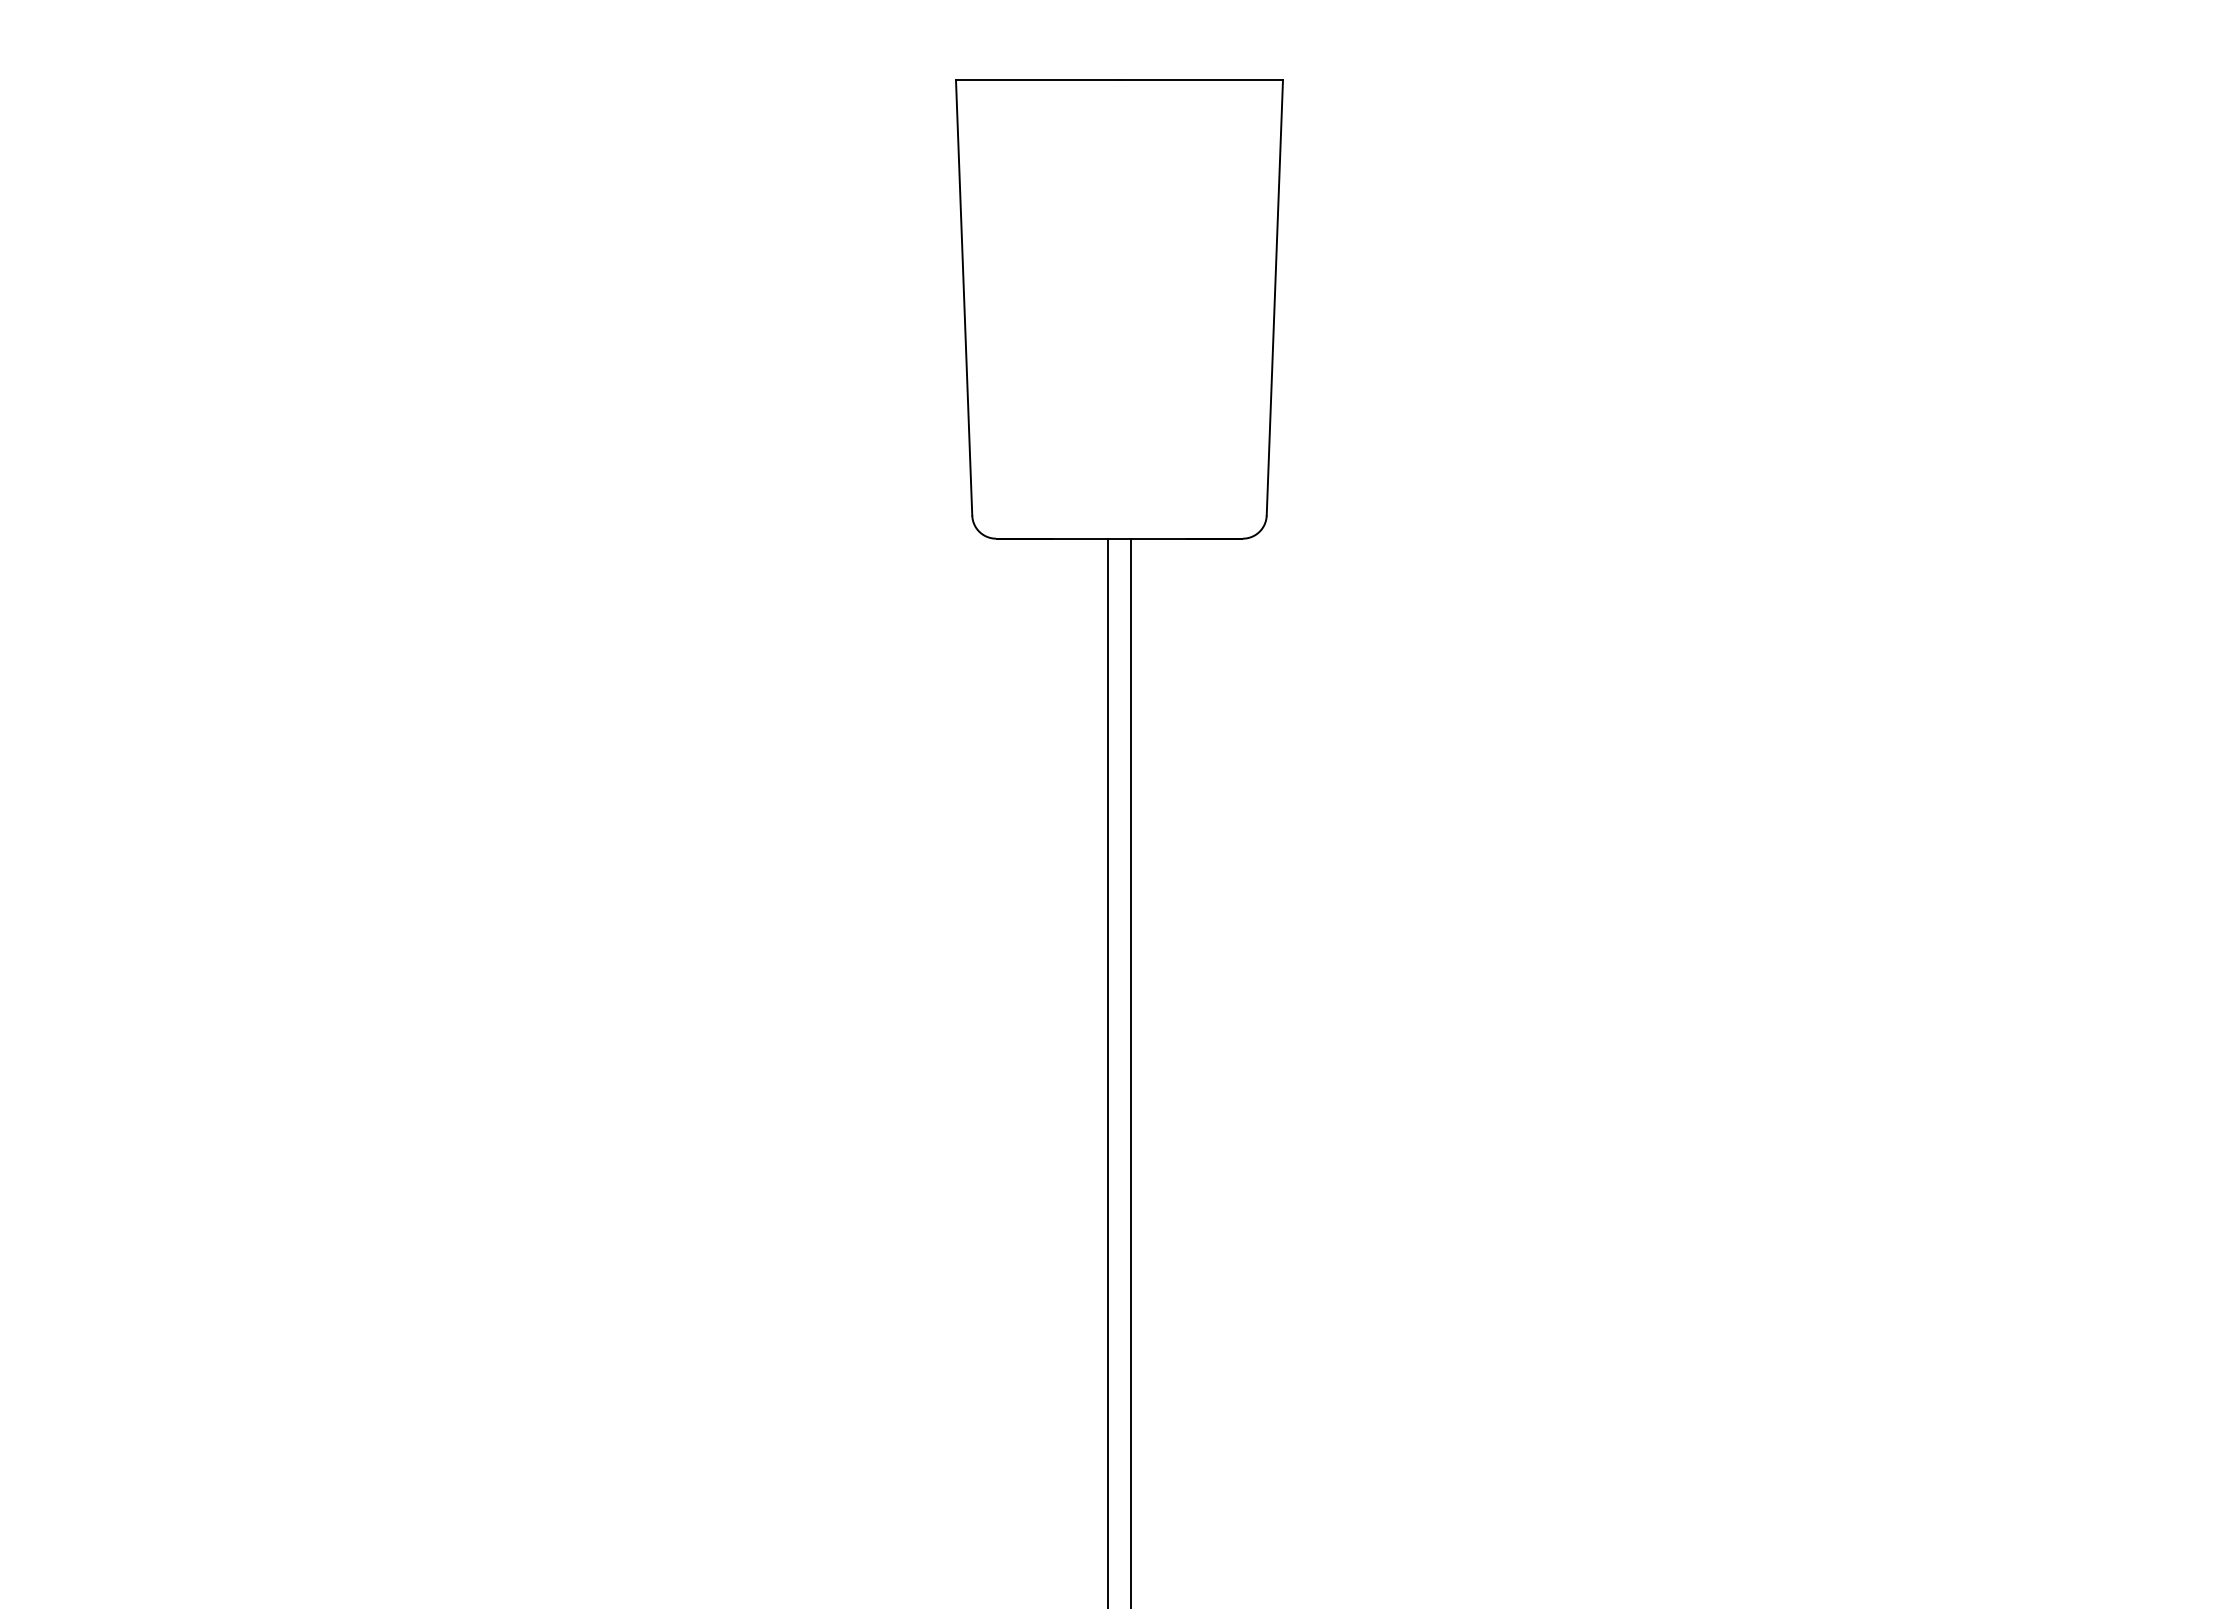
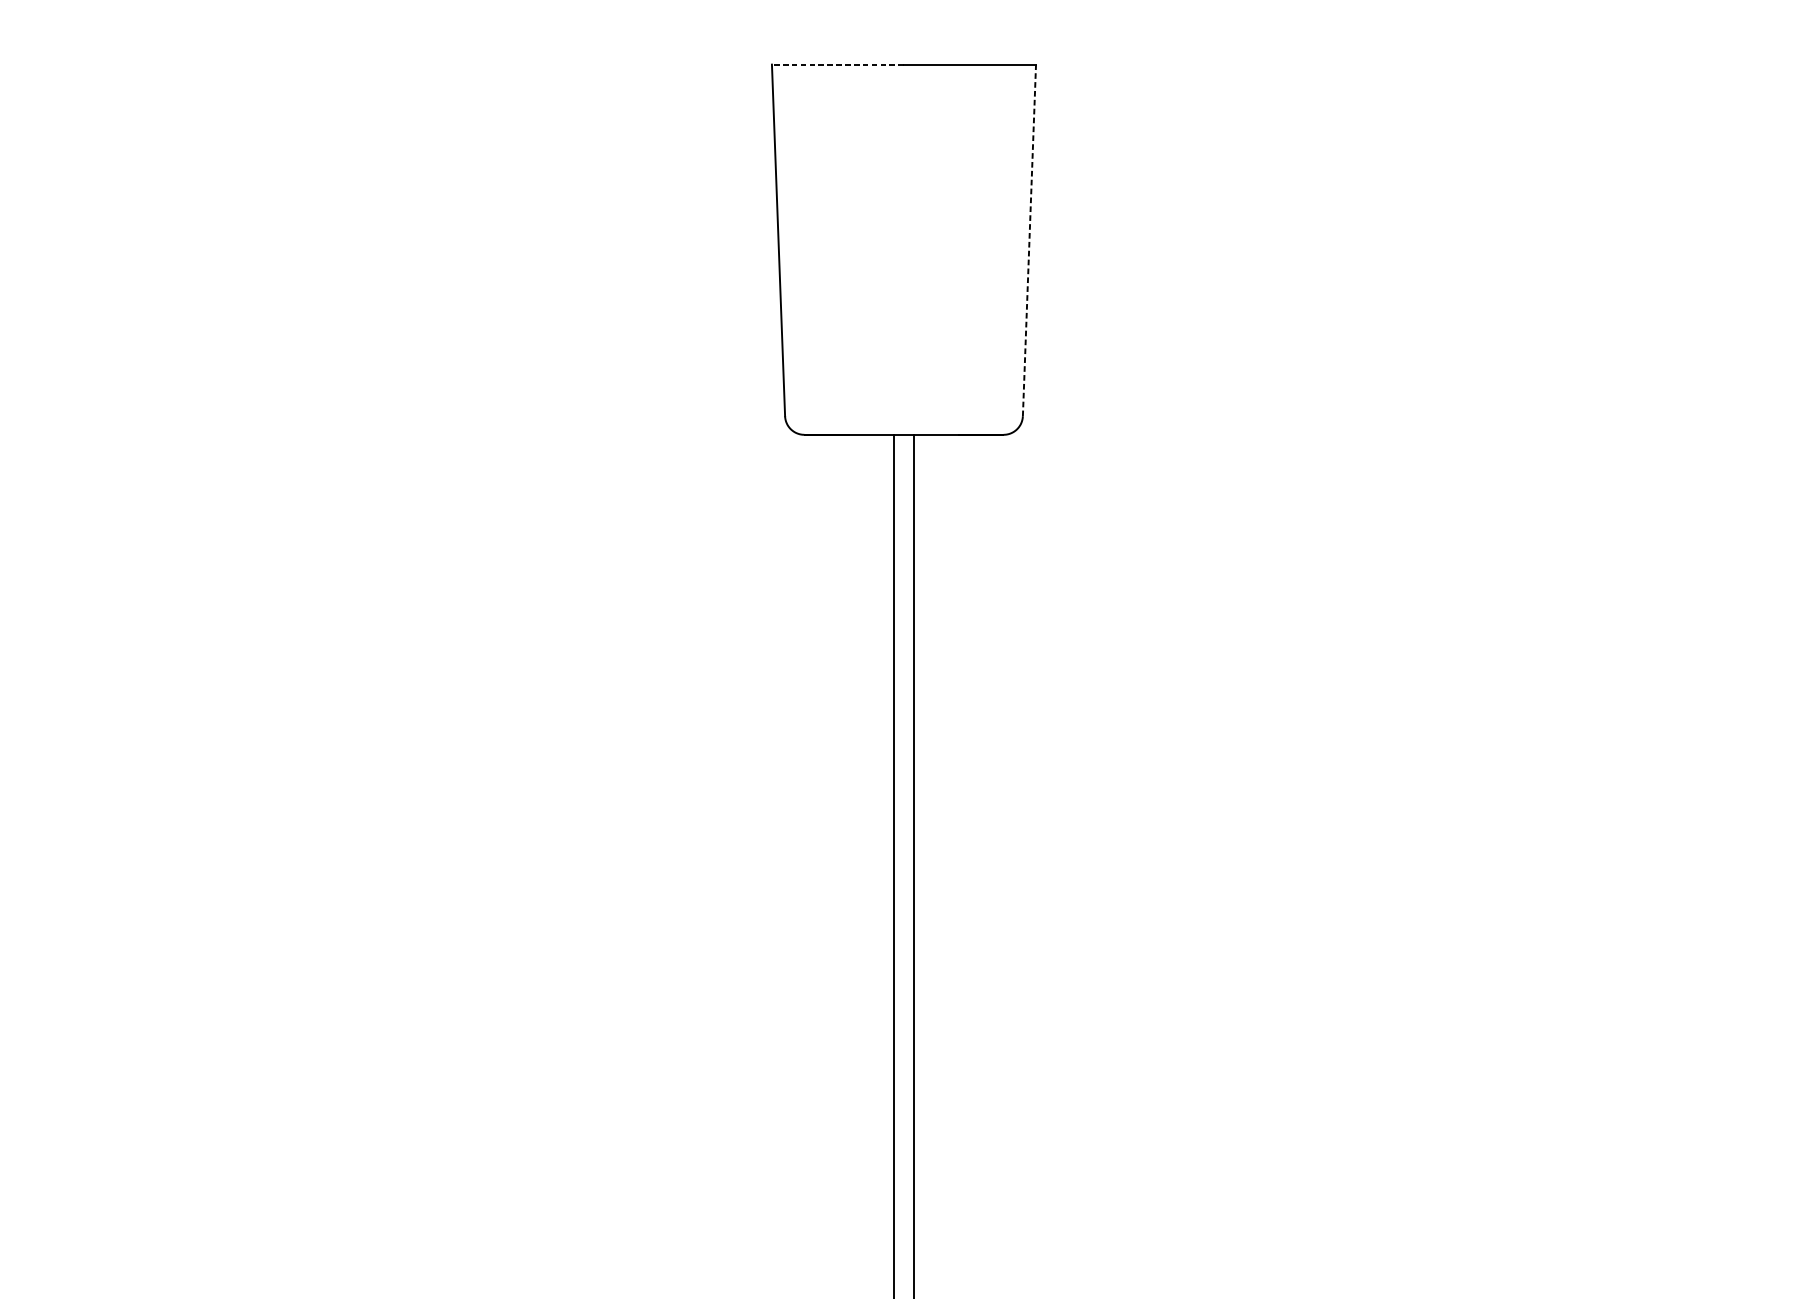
line: (1037, 80) -> (837, 64), solid -> dashed
line: (1274, 297) -> (1029, 240), solid -> dashed

